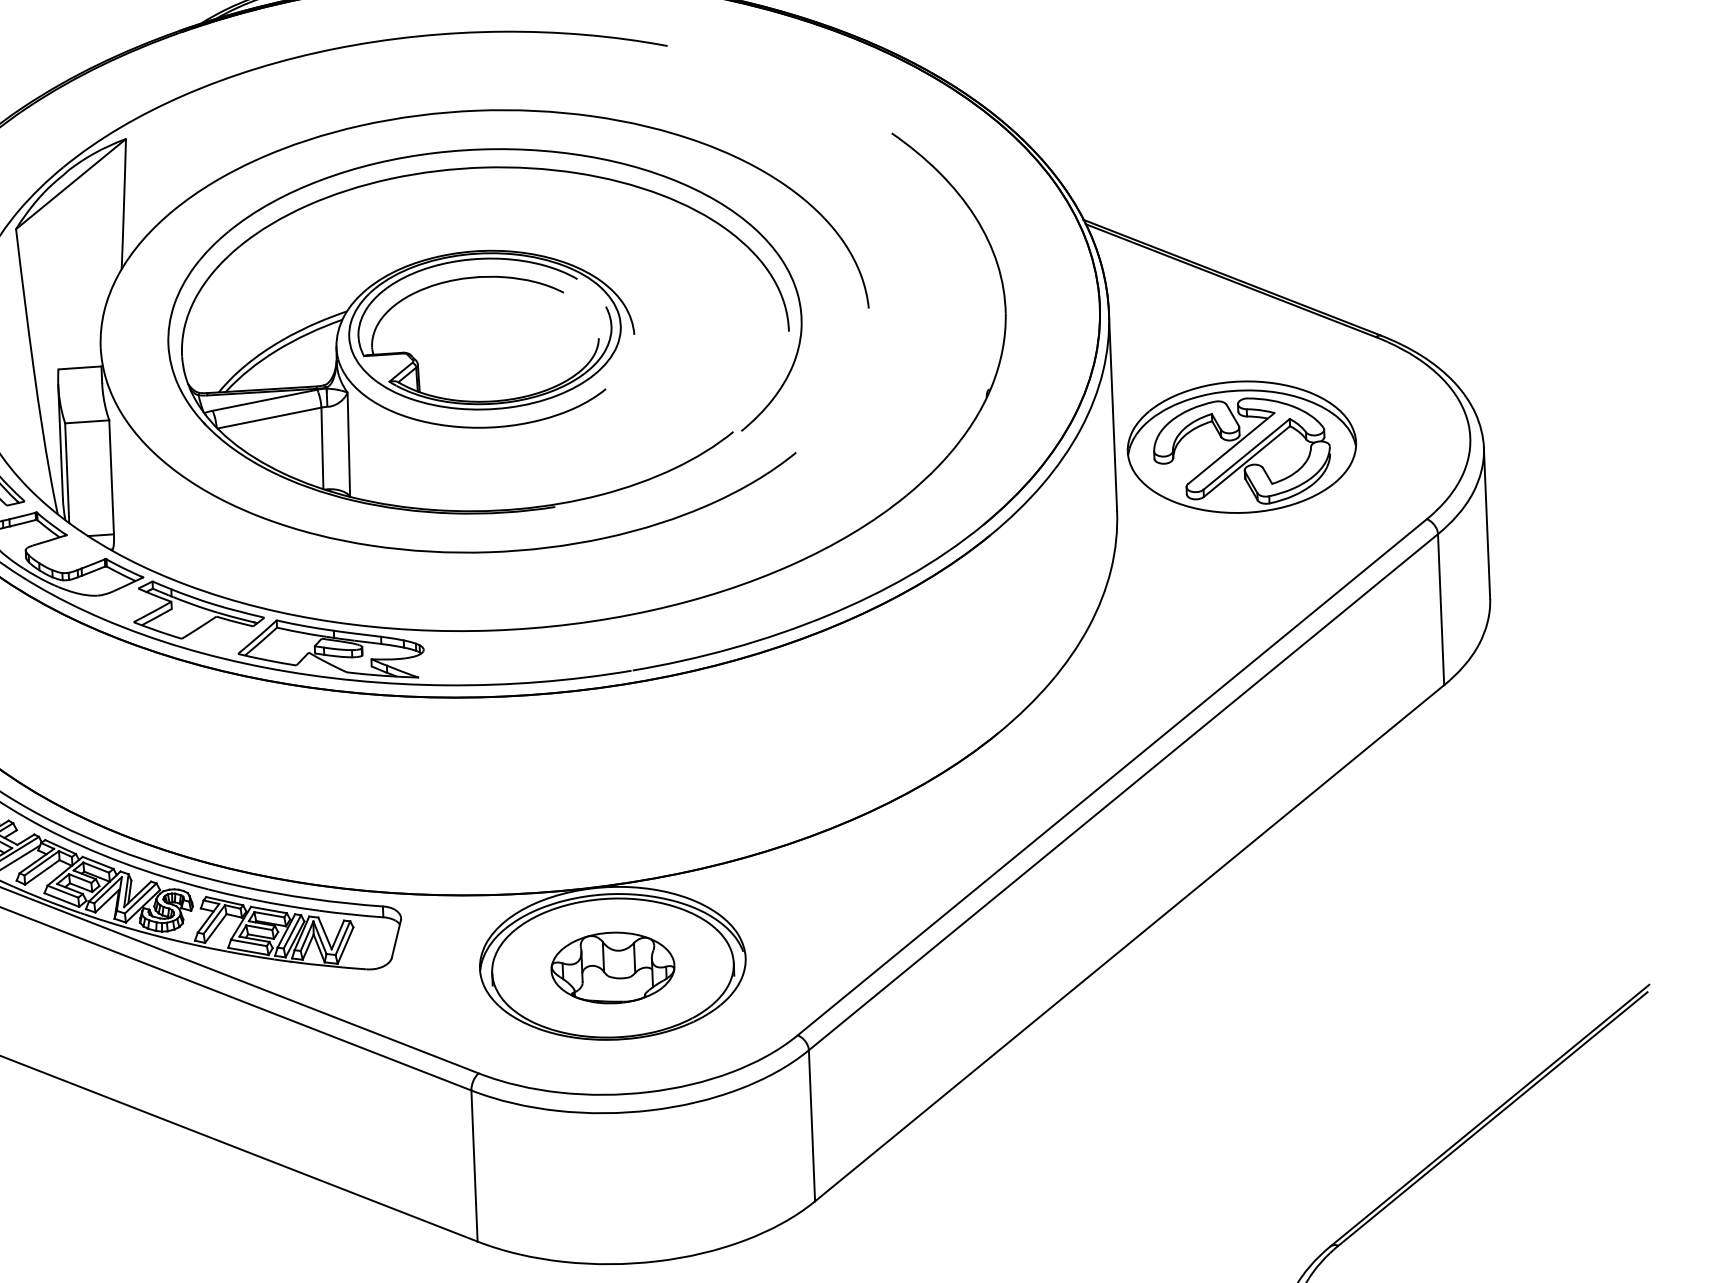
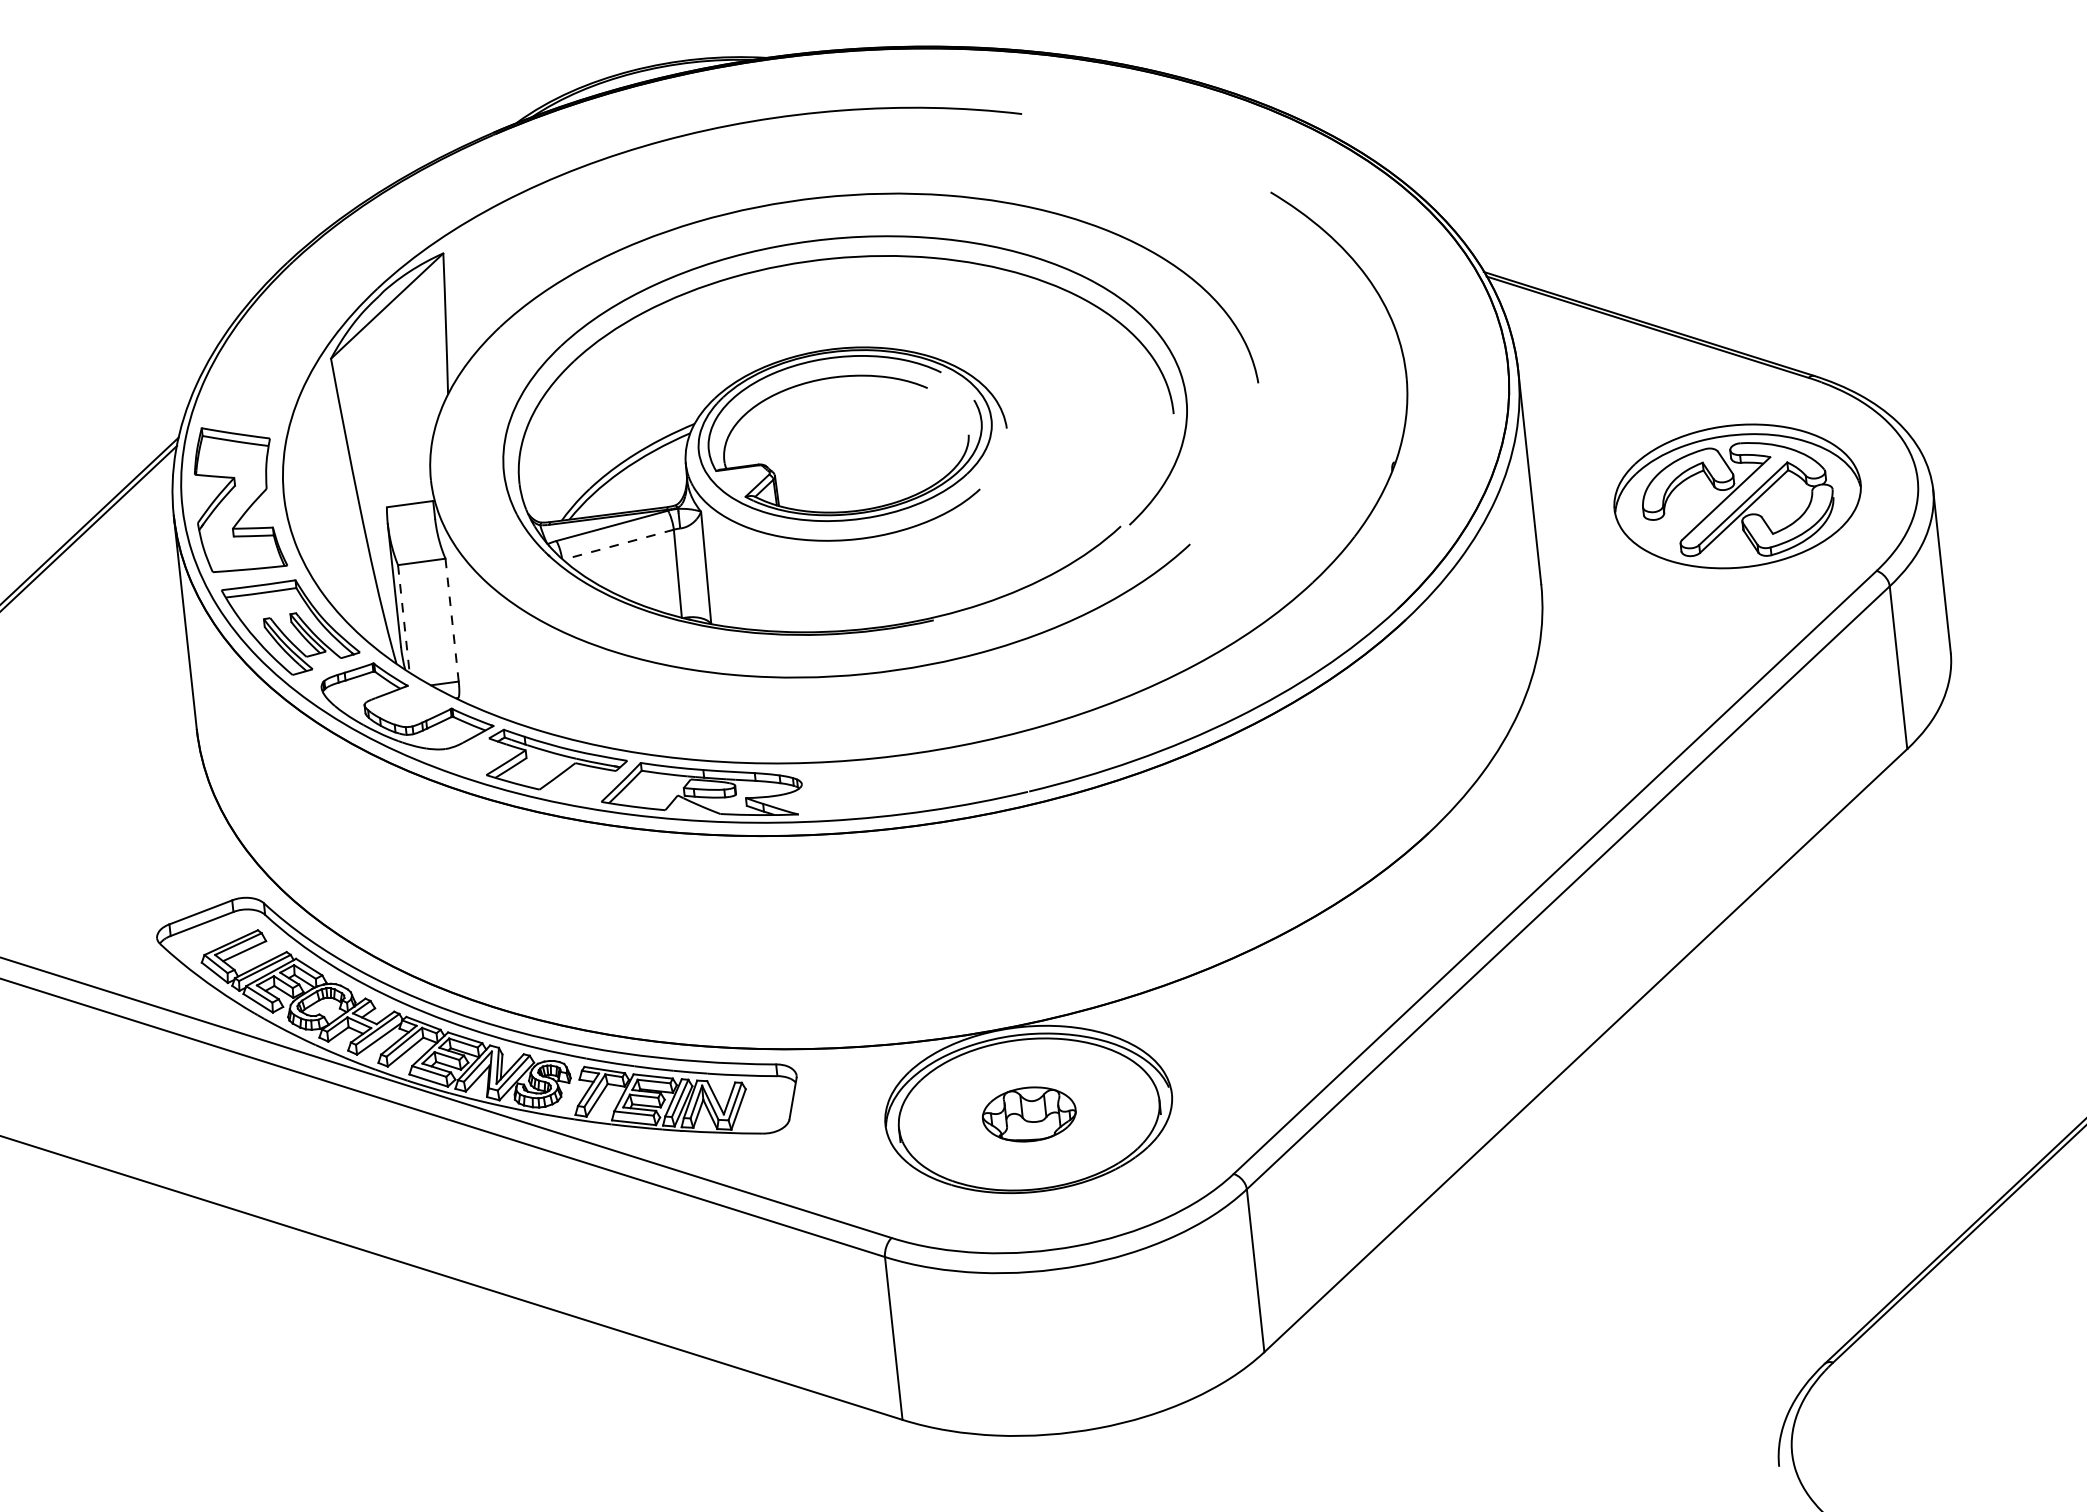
line: (269, 417) -> (618, 544), solid -> dashed
part: (1241, 447) -> (1737, 496), moved
line: (66, 472) -> (403, 618), solid -> dashed
line: (111, 477) -> (452, 620), solid -> dashed
part: (613, 968) -> (1029, 1114), size x0.7

